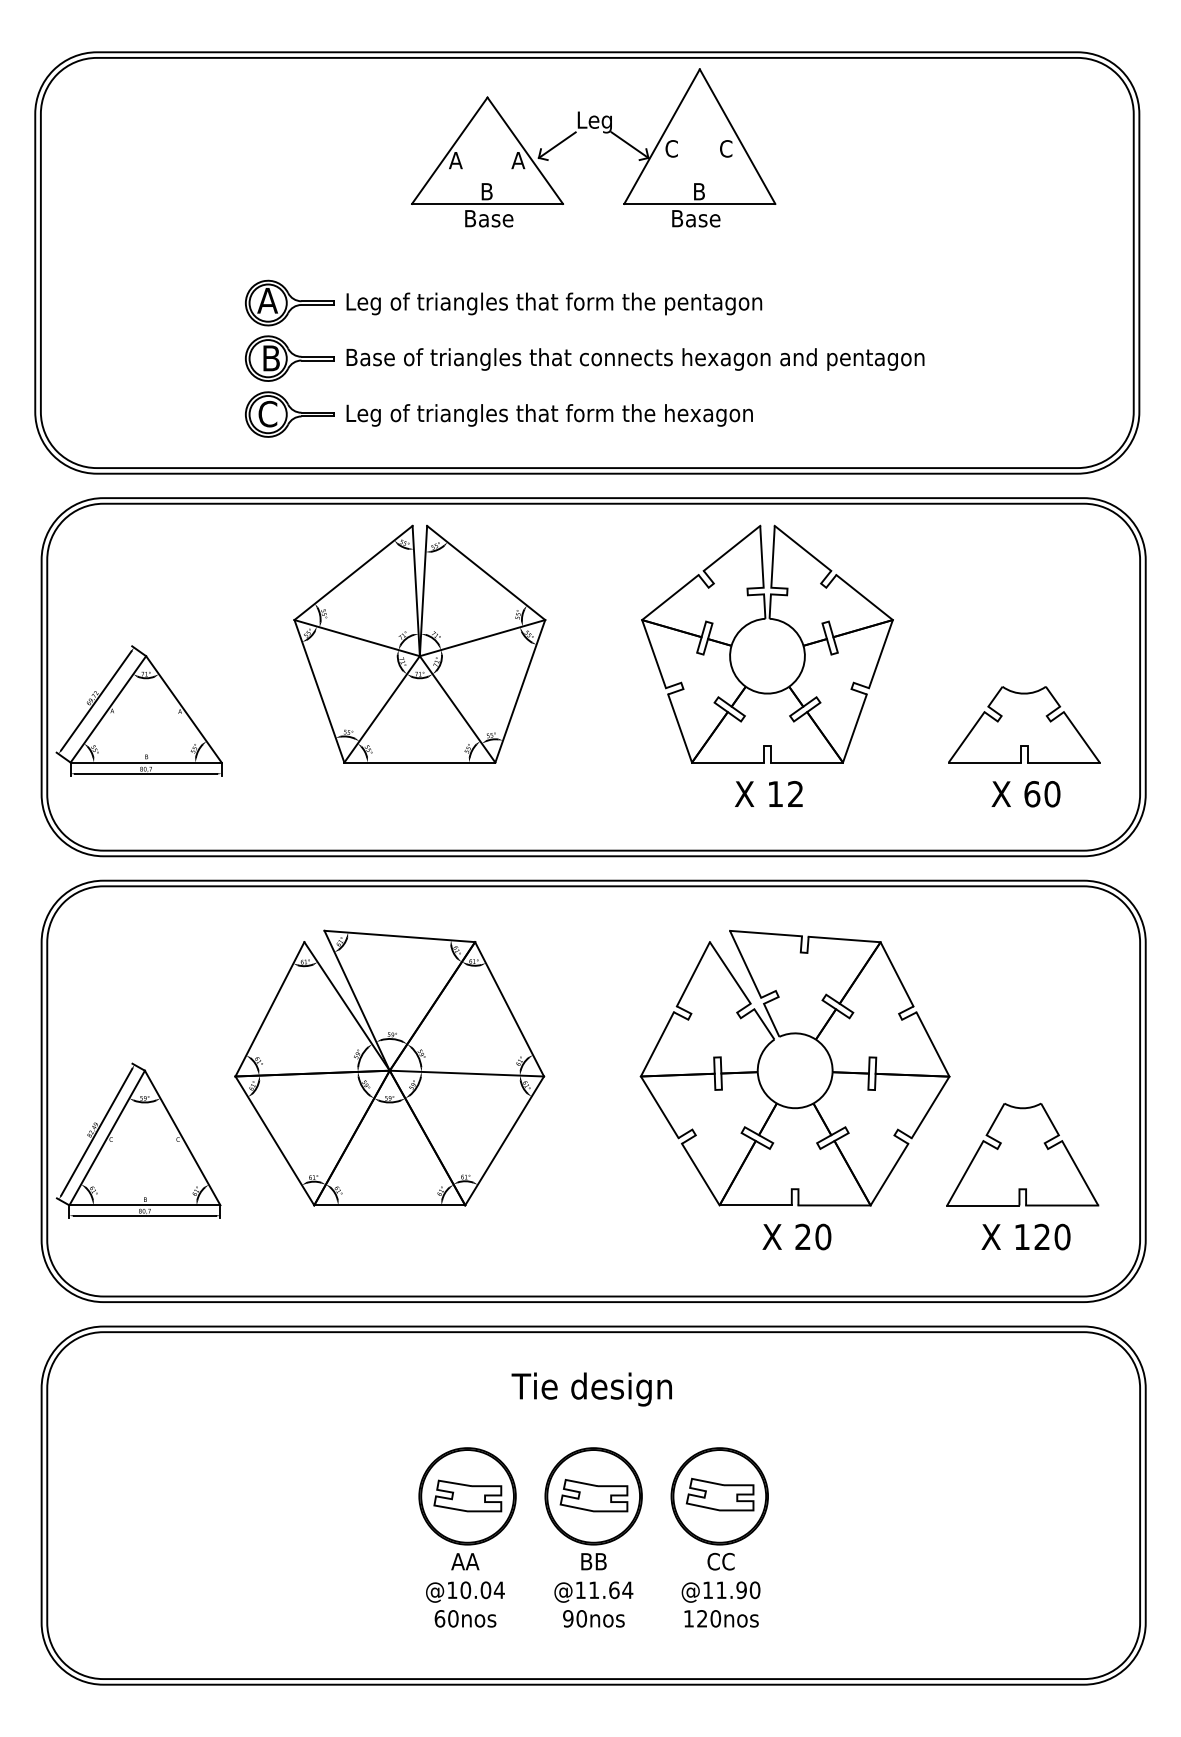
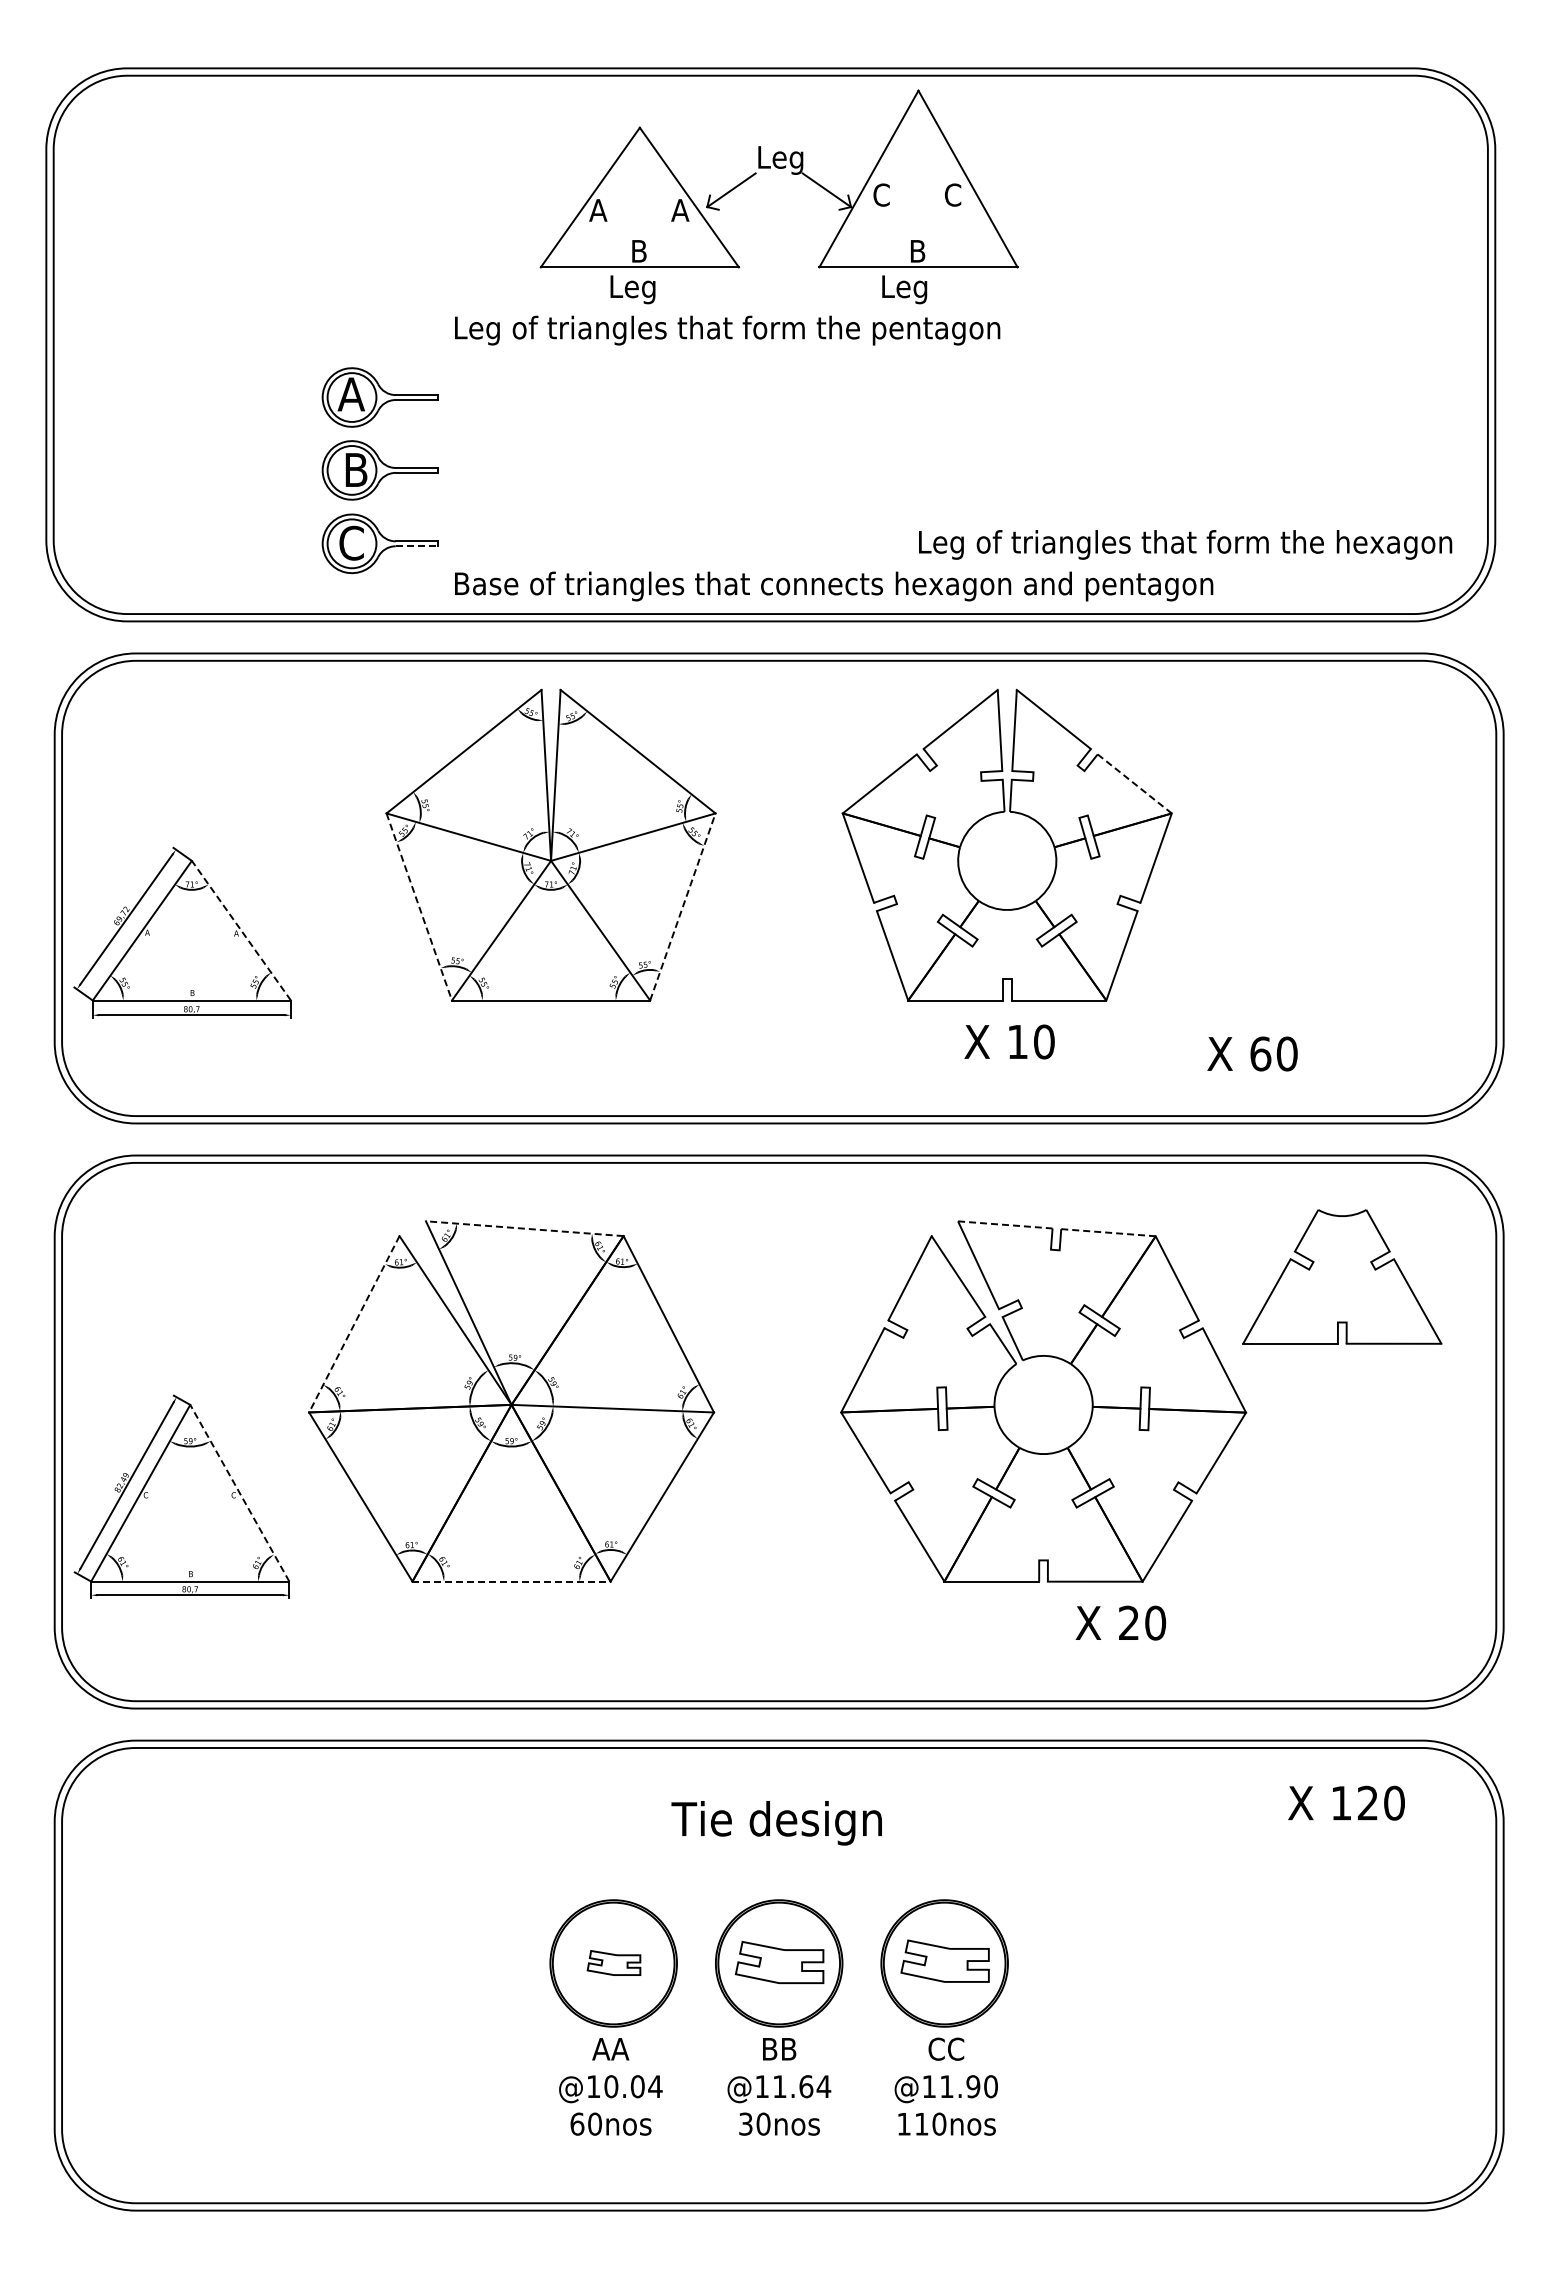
text: (490, 220) -> (643, 289), Base -> Leg
text: (697, 220) -> (915, 289), Base -> Leg
text: (554, 303) -> (727, 330), moved
text: (635, 359) -> (834, 586), moved
text: (549, 415) -> (1185, 544), moved
line: (318, 416) -> (417, 546), solid -> dashed
line: (865, 597) -> (1135, 784), solid -> dashed
line: (520, 690) -> (683, 906), solid -> dashed
line: (319, 691) -> (419, 907), solid -> dashed
line: (183, 709) -> (241, 930), solid -> dashed
part: (1023, 724) -> (1343, 950), removed
text: (795, 793) -> (1044, 1041), 12 -> 10
text: (1025, 793) -> (1252, 1053), moved
line: (766, 933) -> (1005, 1224), solid -> dashed
line: (399, 936) -> (524, 1228), solid -> dashed
line: (844, 939) -> (1108, 1232), solid -> dashed
line: (270, 1009) -> (354, 1324), solid -> dashed
line: (182, 1137) -> (239, 1492), solid -> dashed
part: (1022, 1154) -> (1342, 1276), moved
line: (390, 1205) -> (512, 1581), solid -> dashed
text: (796, 1236) -> (1120, 1622), moved
text: (1025, 1236) -> (1346, 1802), moved
part: (467, 1495) -> (613, 1962), size x0.6
text: (568, 1618) -> (745, 2123), 90nos -> 30nos
text: (702, 1618) -> (921, 2123), 120nos -> 110nos

